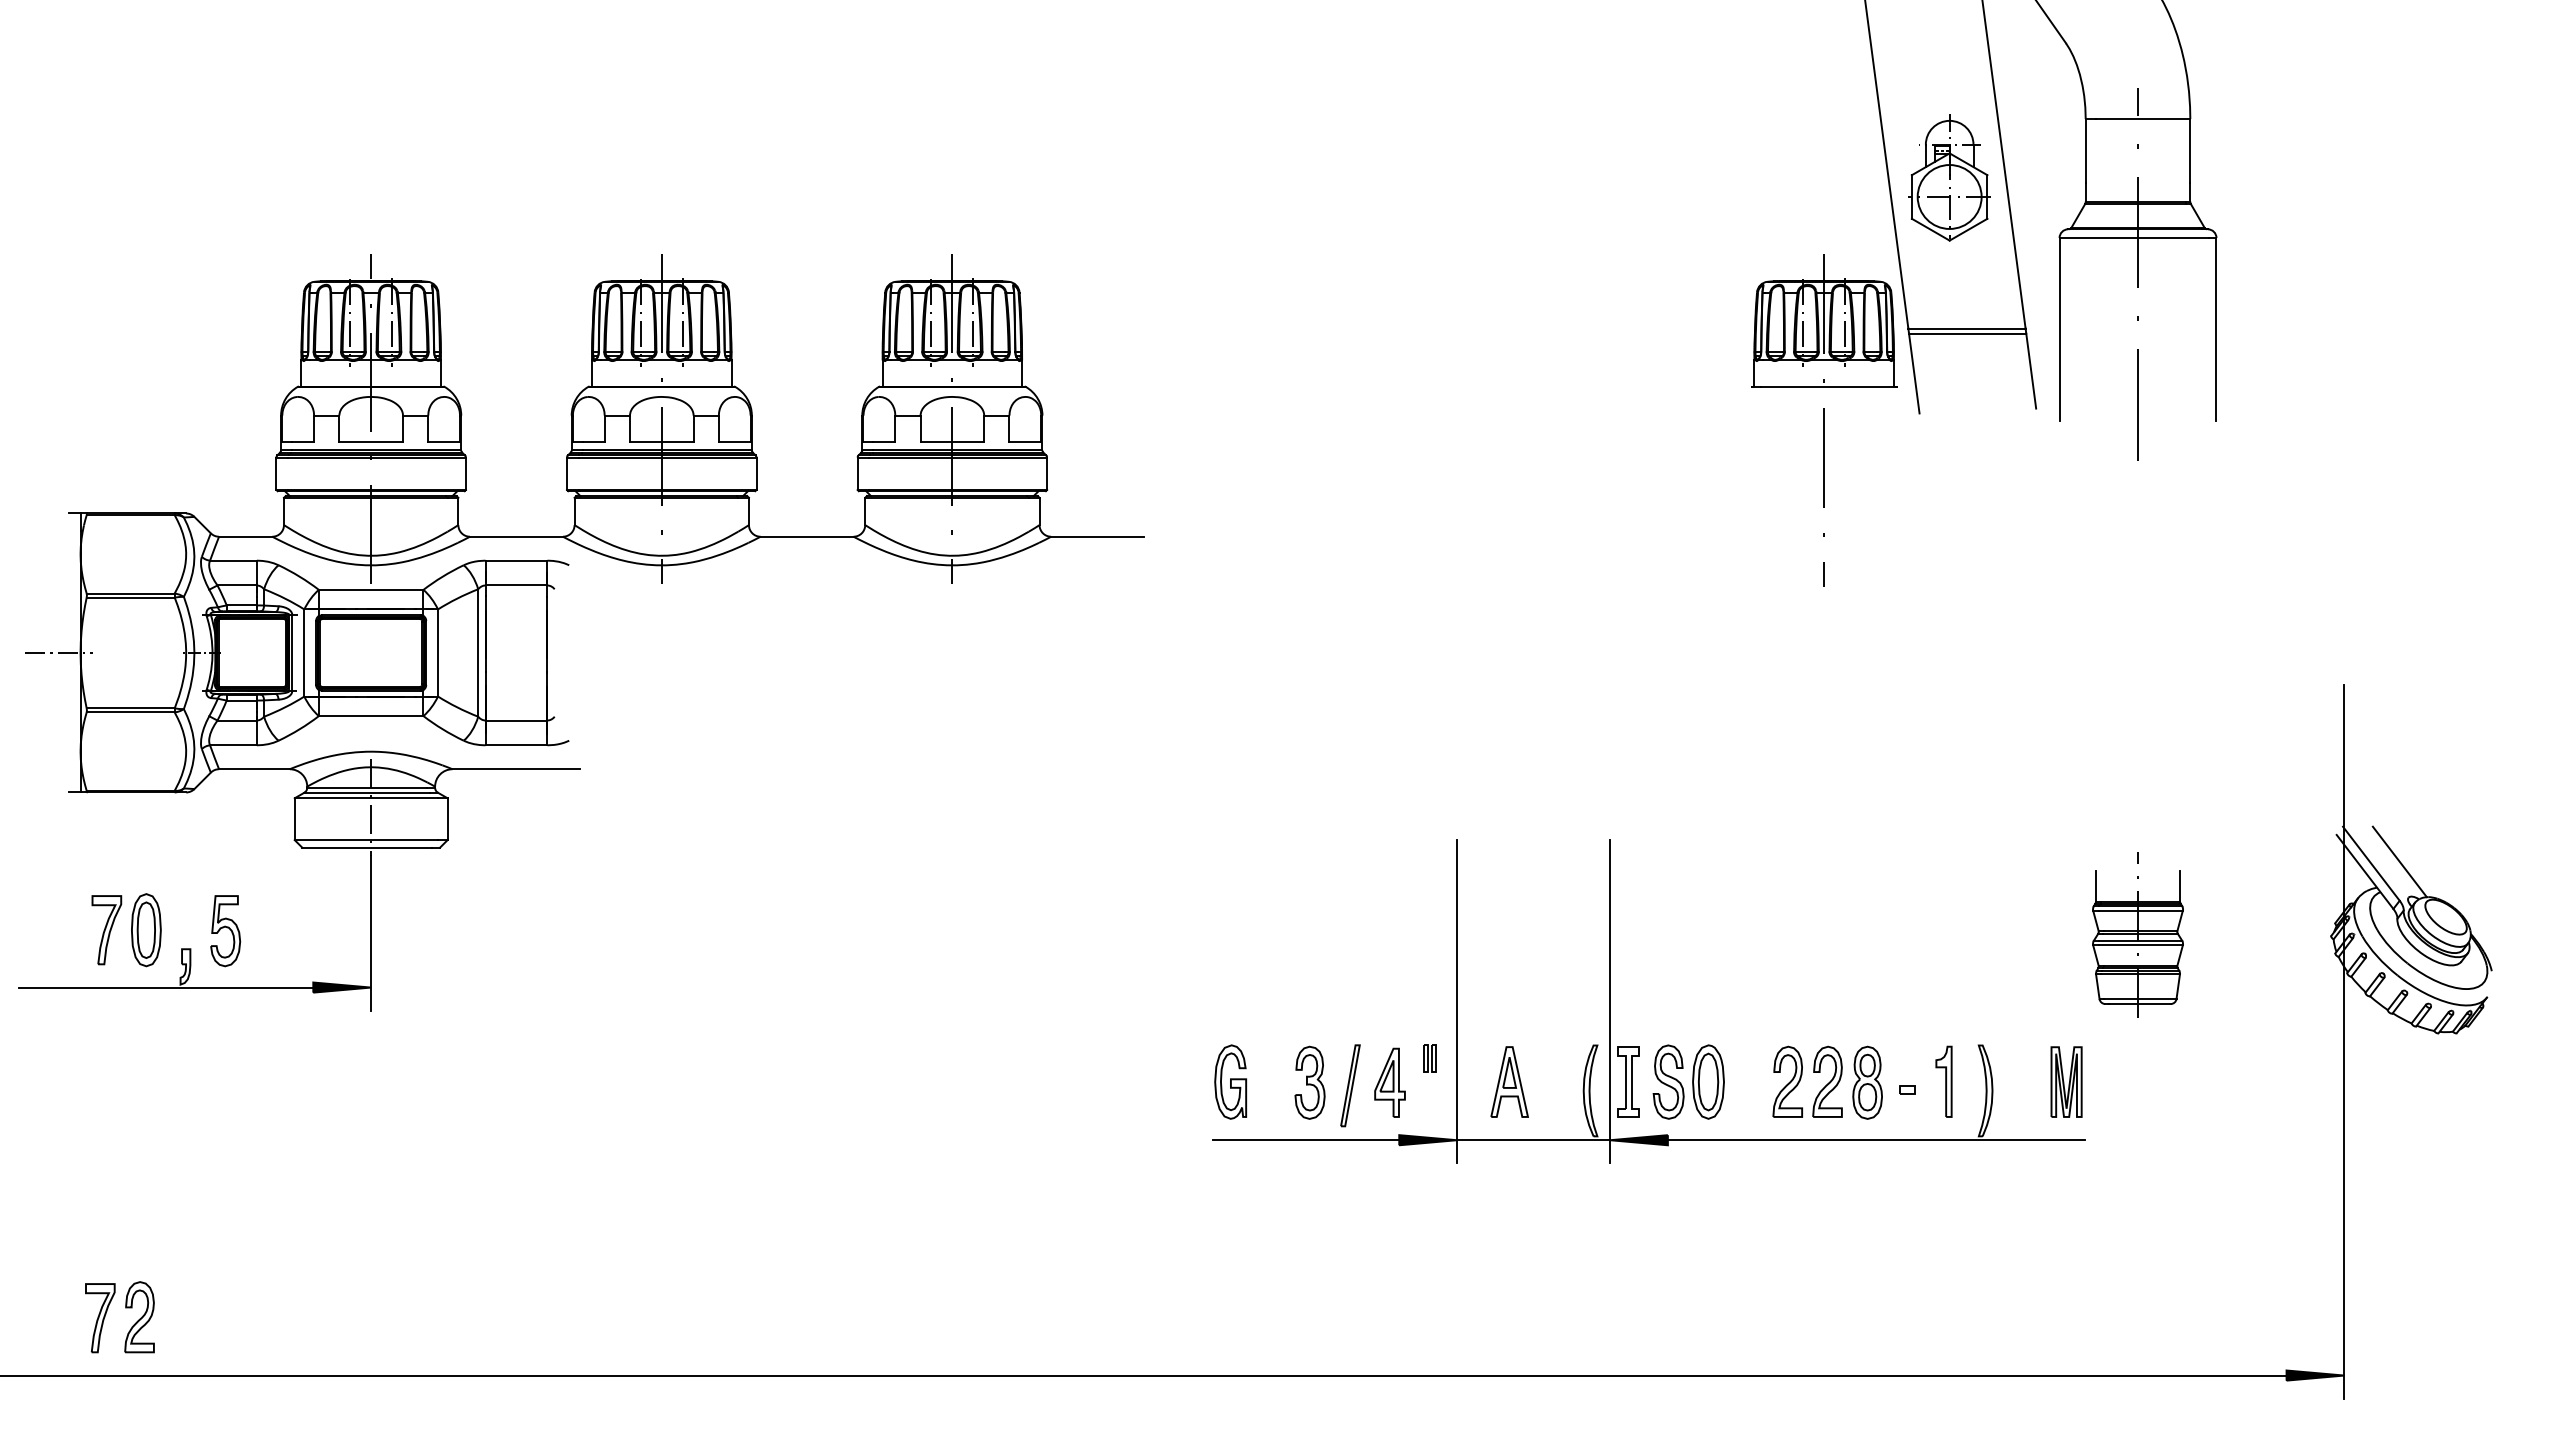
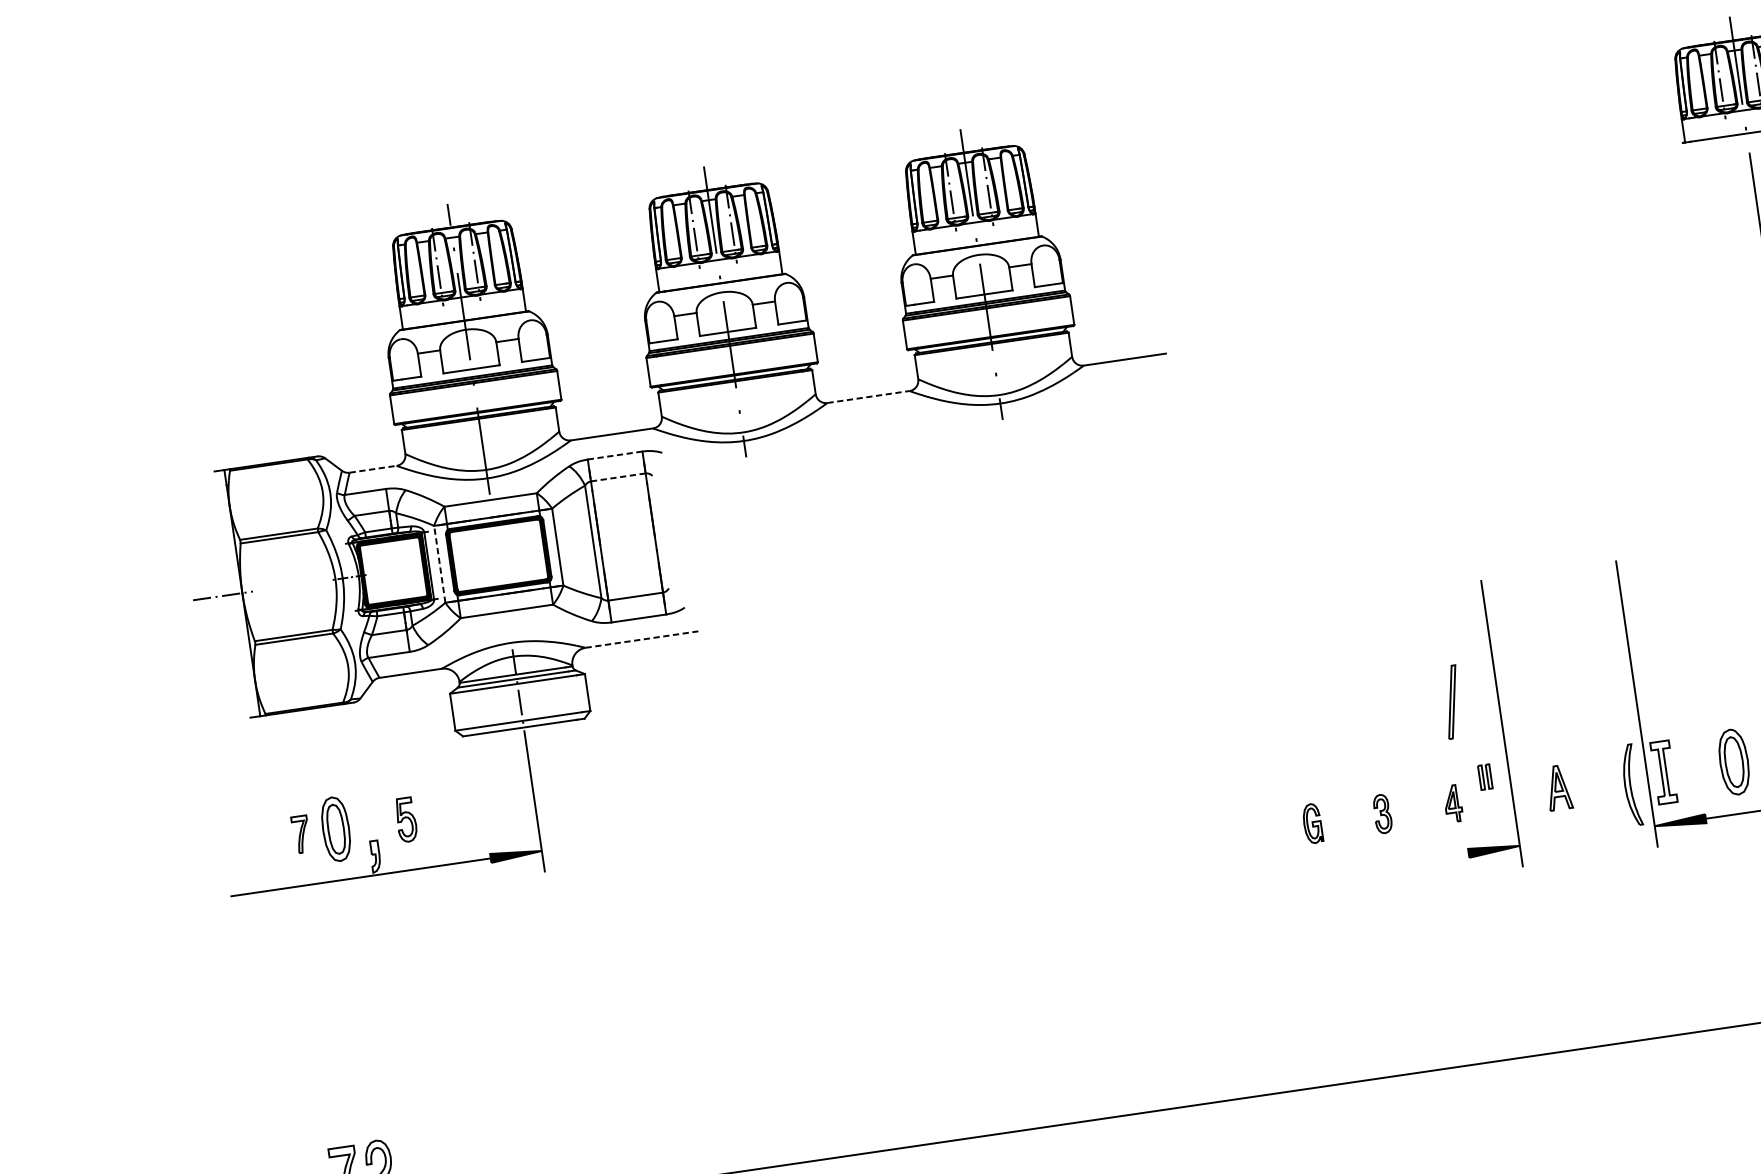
line: (245, 536) -> (372, 469), solid -> dashed
line: (807, 536) -> (868, 396), solid -> dashed
line: (516, 560) -> (615, 455), solid -> dashed
line: (516, 585) -> (618, 477), solid -> dashed
line: (304, 652) -> (439, 563), solid -> dashed
line: (516, 769) -> (642, 639), solid -> dashed
part: (106, 930) -> (300, 834), size x0.6
part: (225, 931) -> (406, 820), size x0.7
part: (1230, 1081) -> (1312, 823), size x0.6
part: (1509, 1081) -> (1558, 787), size x0.7
part: (1668, 1081) -> (1698, 766), removed
part: (1309, 1082) -> (1382, 813), size x0.6
part: (1389, 1082) -> (1452, 803), size x0.6
part: (1350, 1085) -> (1452, 701), moved
line: (1305, 1140) -> (1386, 865), removed
line: (1533, 1140) -> (1587, 836), removed

